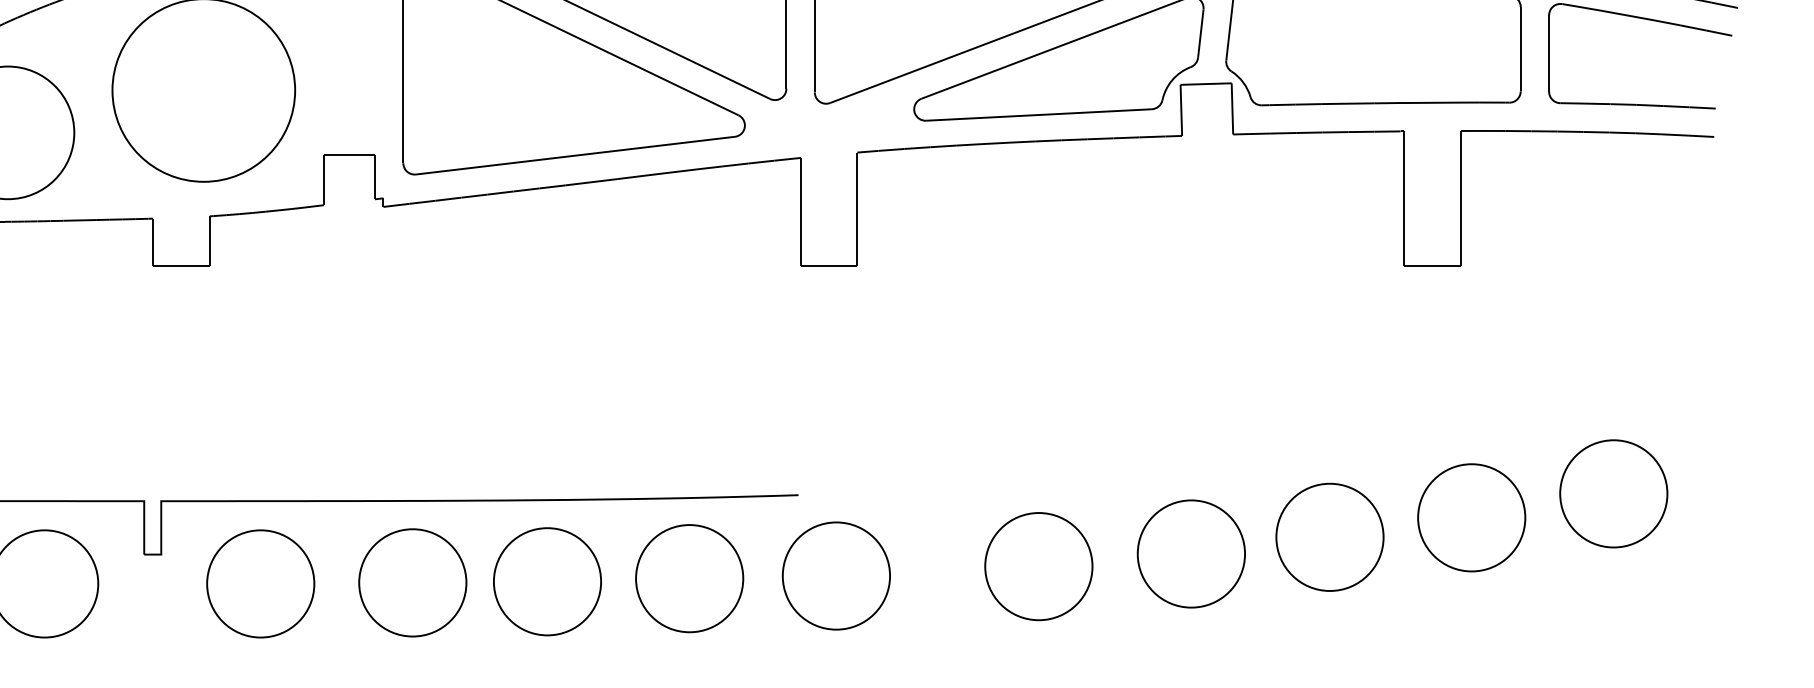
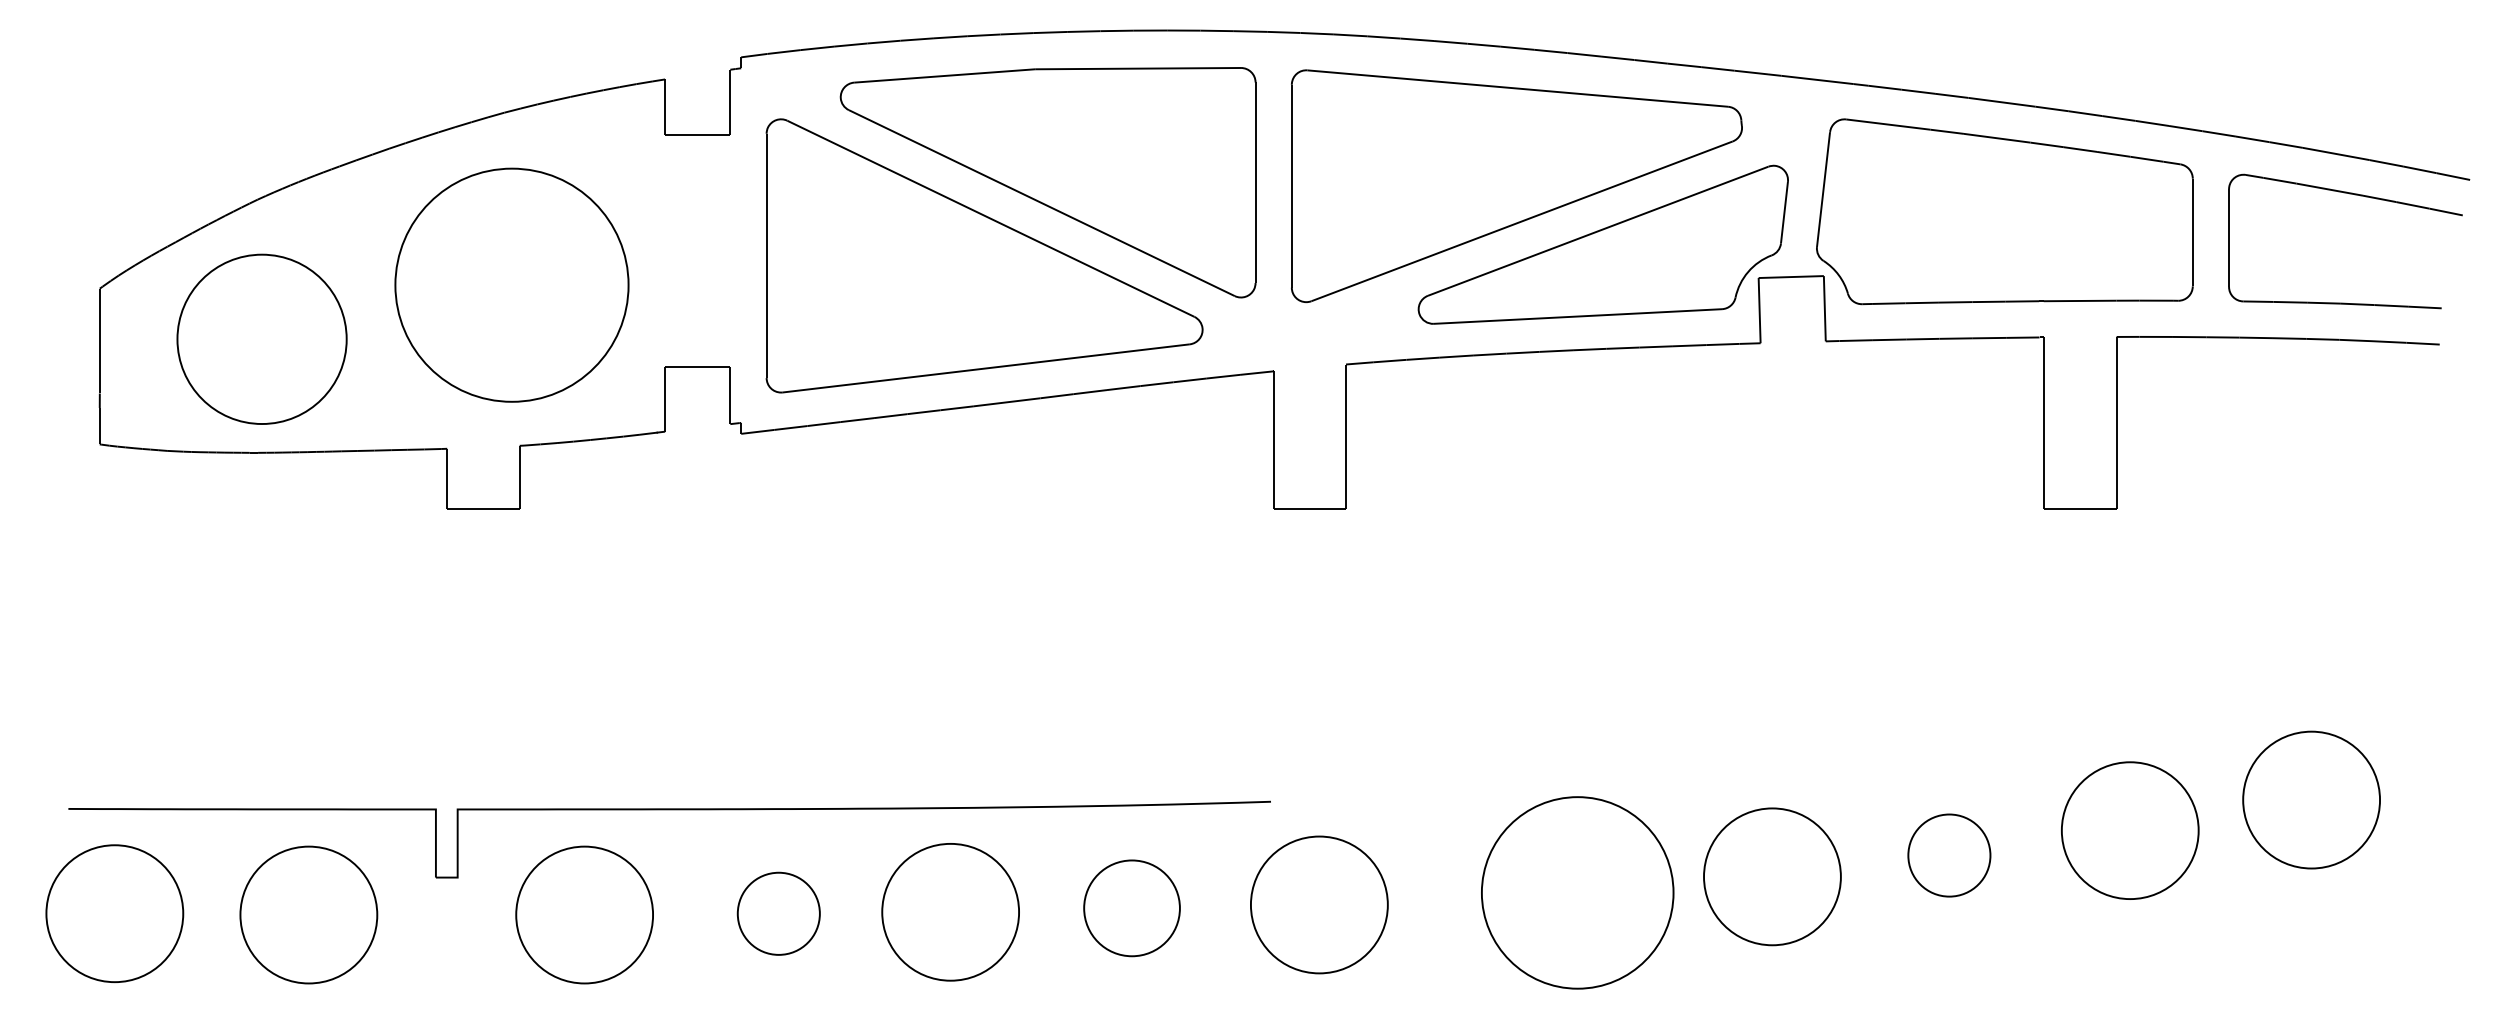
part: (1330, 537) -> (1949, 855), size x0.6
part: (1038, 566) -> (1577, 892), size x1.4
part: (689, 578) -> (1131, 908), size x0.7
part: (412, 582) -> (778, 913), size x0.6

